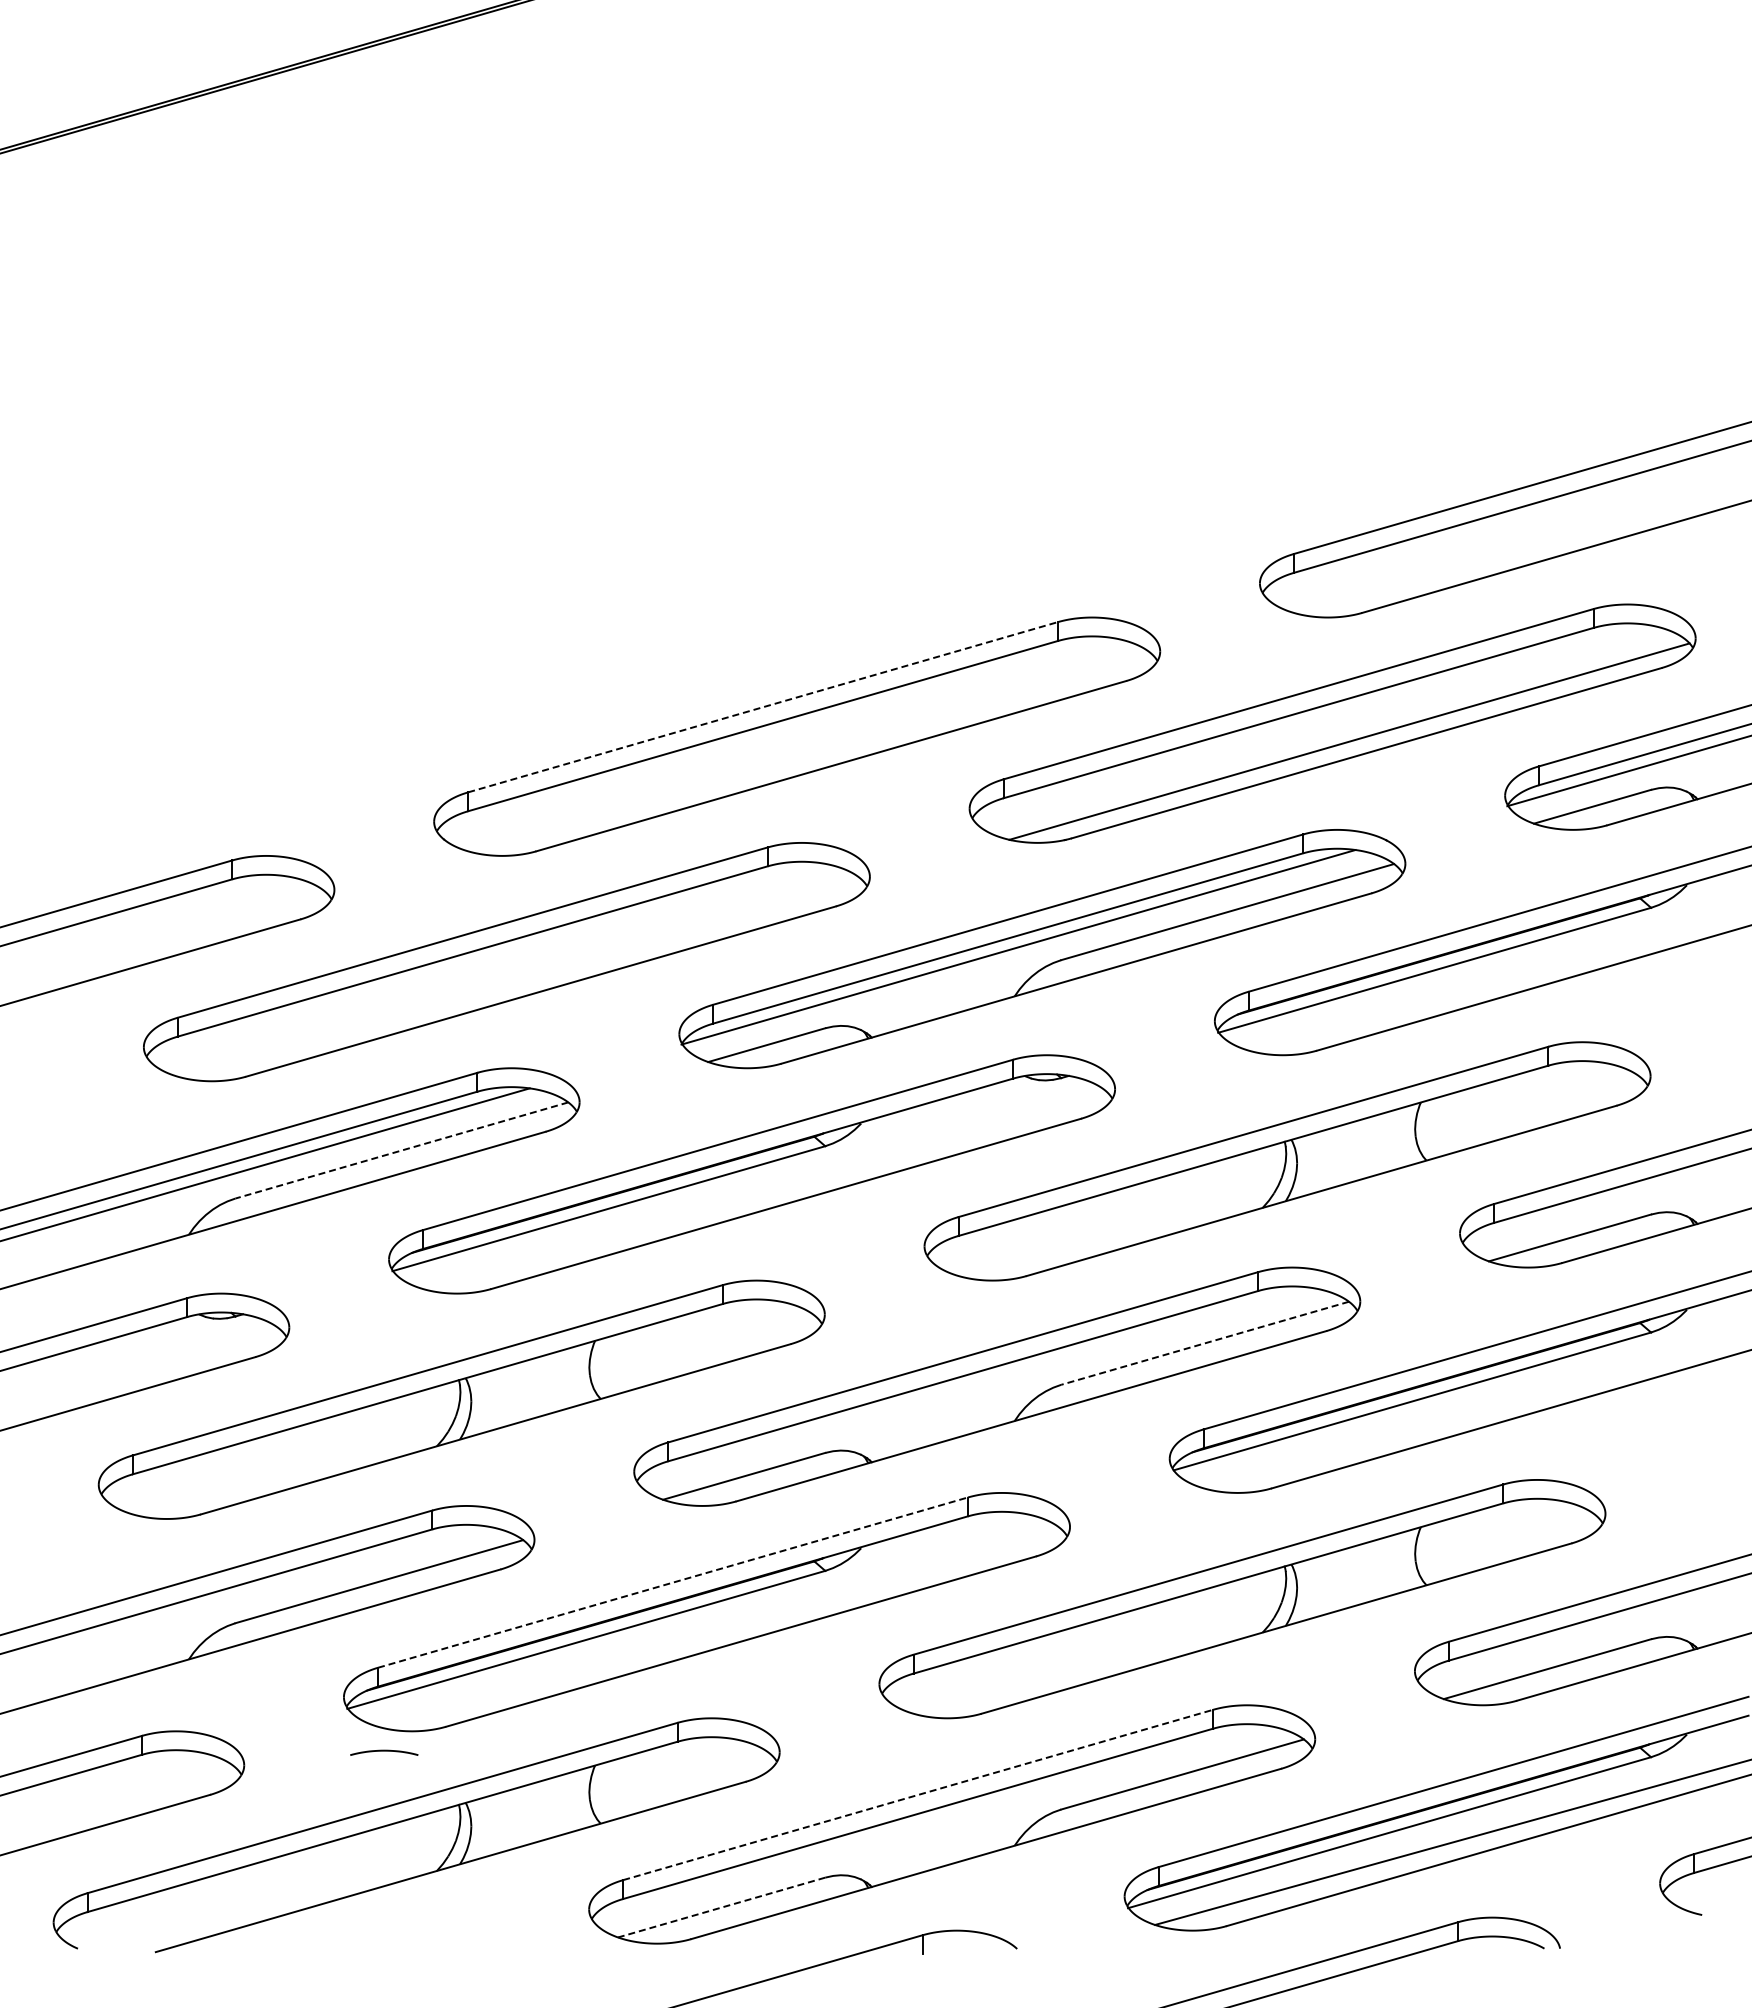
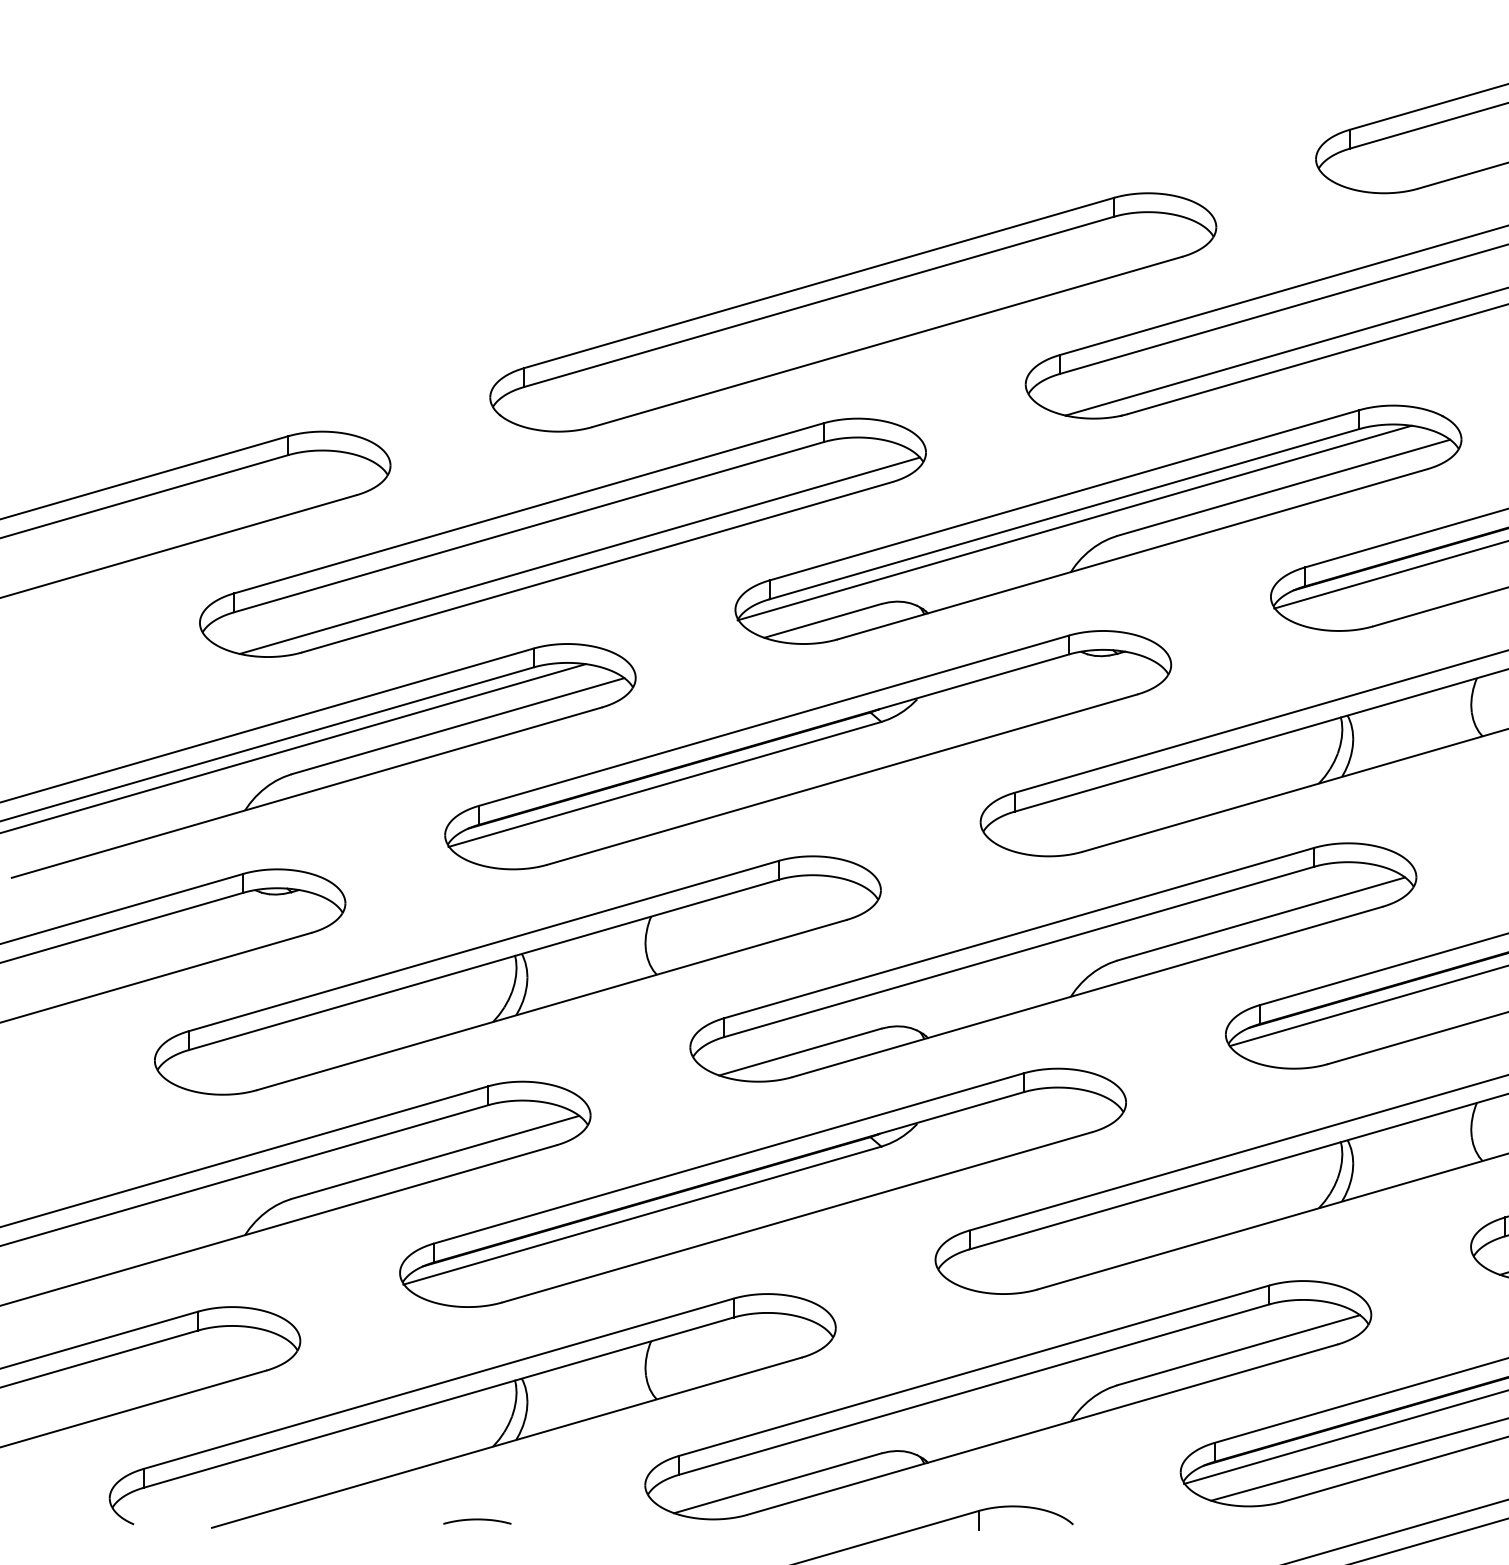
line: (763, 707) -> (819, 283), dashed -> solid
line: (523, 979) -> (579, 555), added
line: (401, 1150) -> (457, 726), dashed -> solid
line: (1205, 1343) -> (1261, 919), dashed -> solid
line: (672, 1582) -> (728, 1158), dashed -> solid
curve: (384, 1751) -> (477, 1520), moved
line: (918, 1794) -> (974, 1370), dashed -> solid
line: (721, 1907) -> (777, 1483), dashed -> solid

